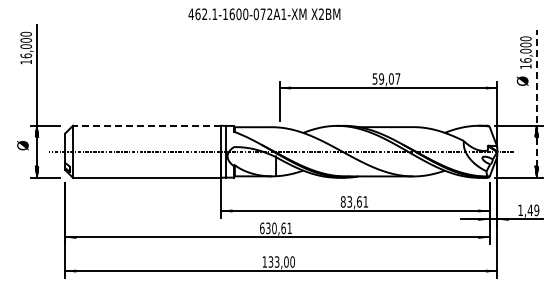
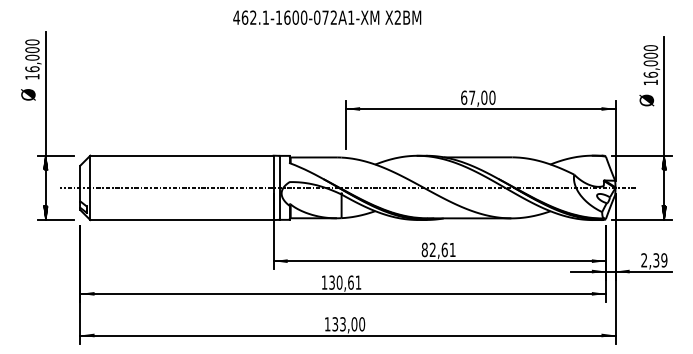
text: (386, 78) -> (478, 97), 59,07 -> 67,00
line: (536, 103) -> (663, 128), dashed -> solid
line: (146, 125) -> (181, 155), dashed -> solid
text: (22, 145) -> (27, 94), moved
text: (349, 202) -> (432, 250), 83,61 -> 82,61
text: (525, 210) -> (650, 260), 1,49 -> 2,39
text: (262, 228) -> (324, 282), 630,61 -> 130,61

